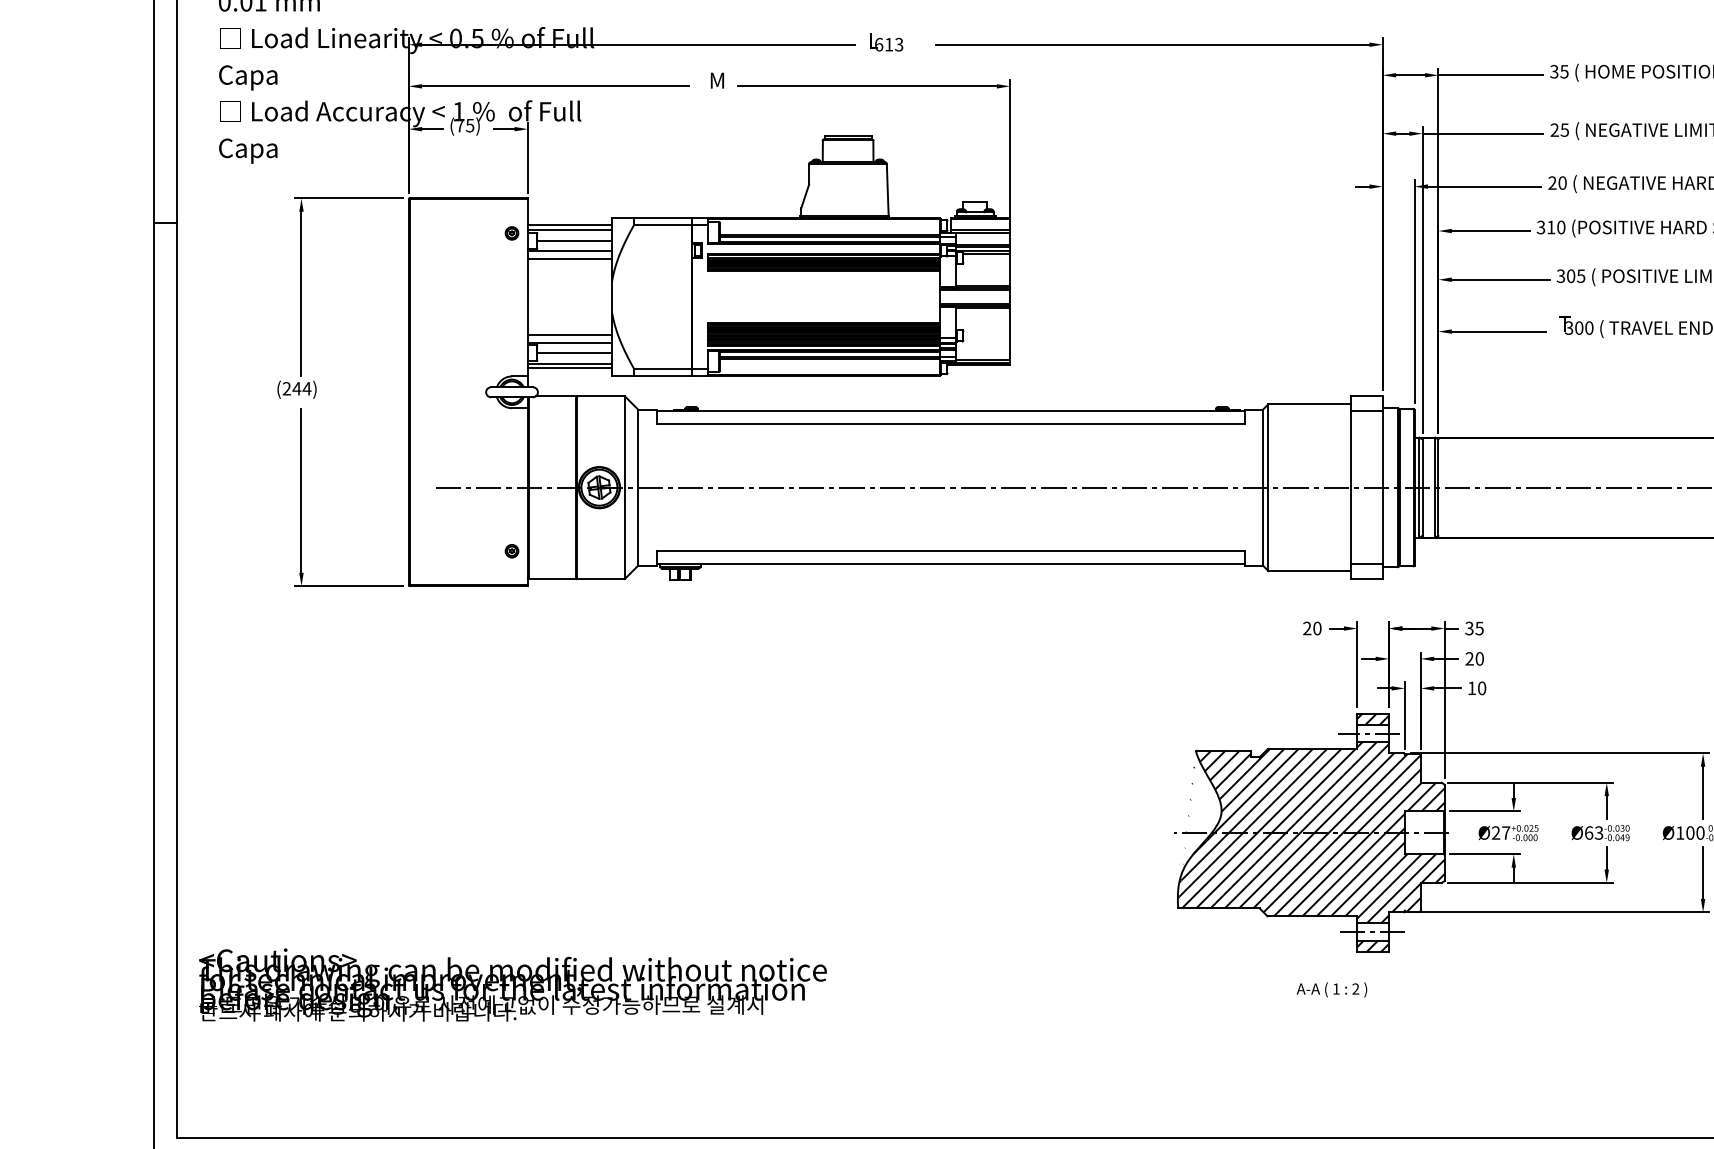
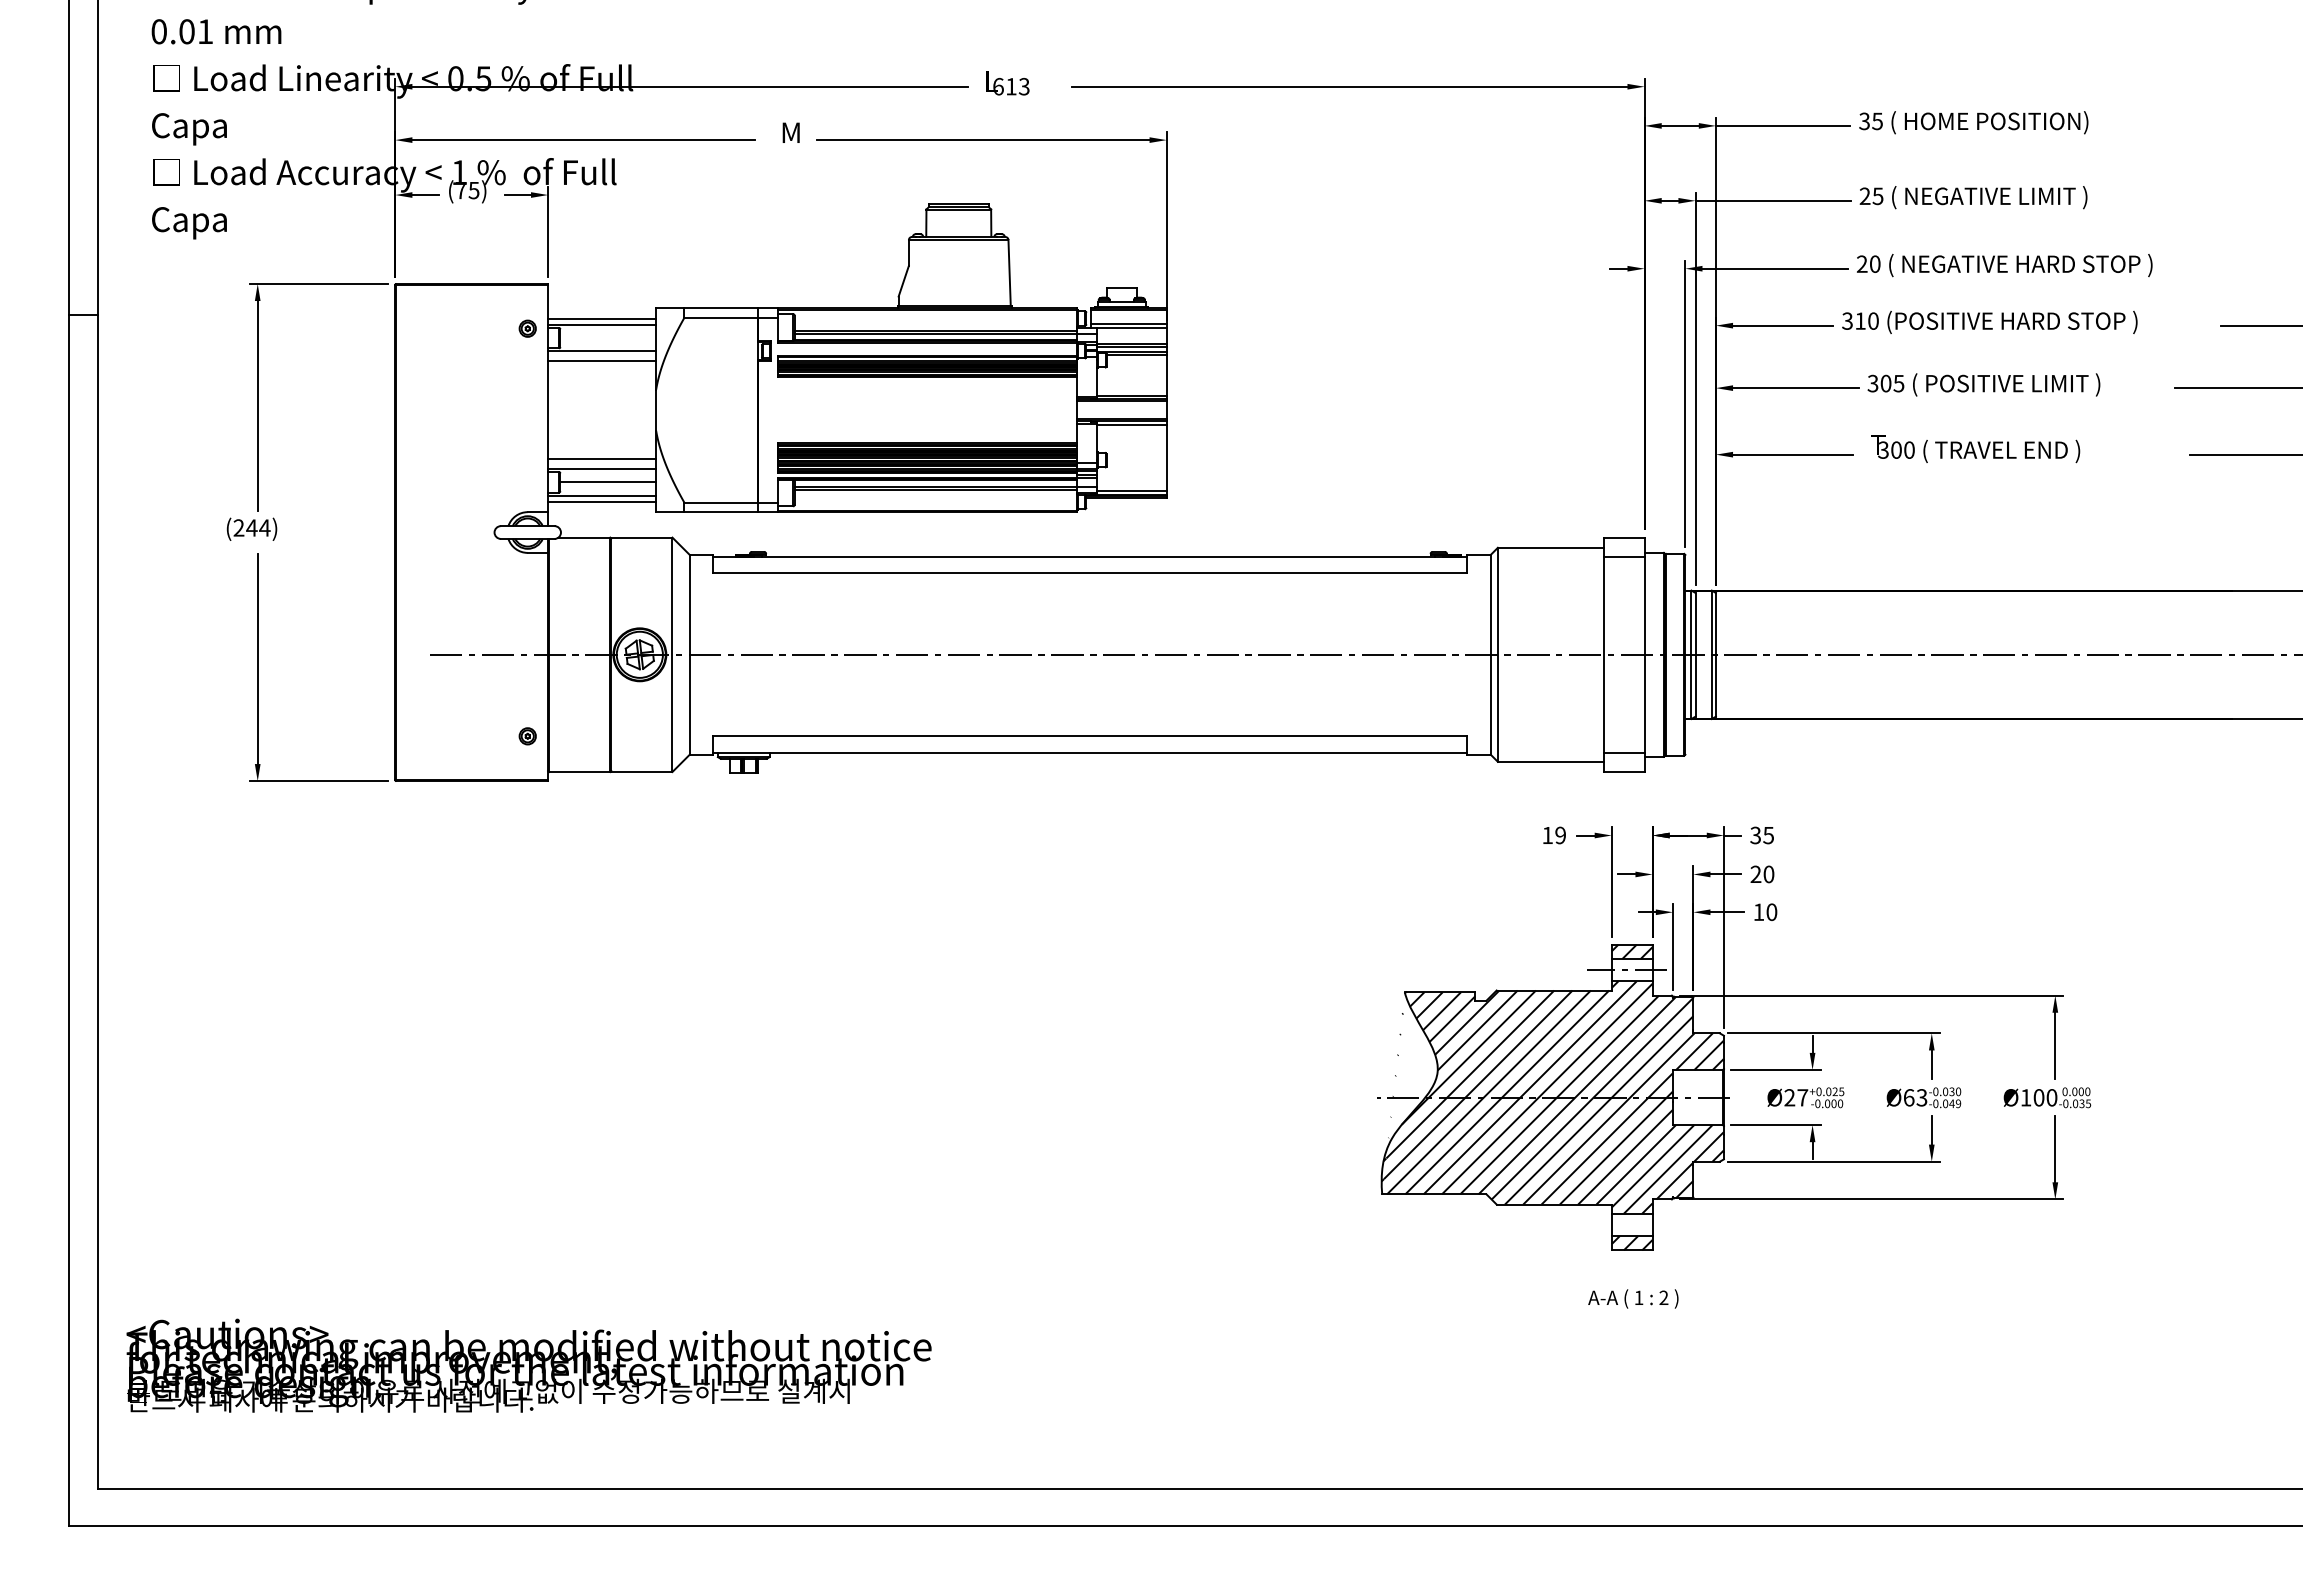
line: (574, 241) -> (608, 338), removed
text: (1311, 628) -> (1553, 835), 20 -> 19
line: (1371, 931) -> (1630, 1224), removed
text: (512, 984) -> (528, 1365), moved
text: (1332, 989) -> (1633, 1298), moved

